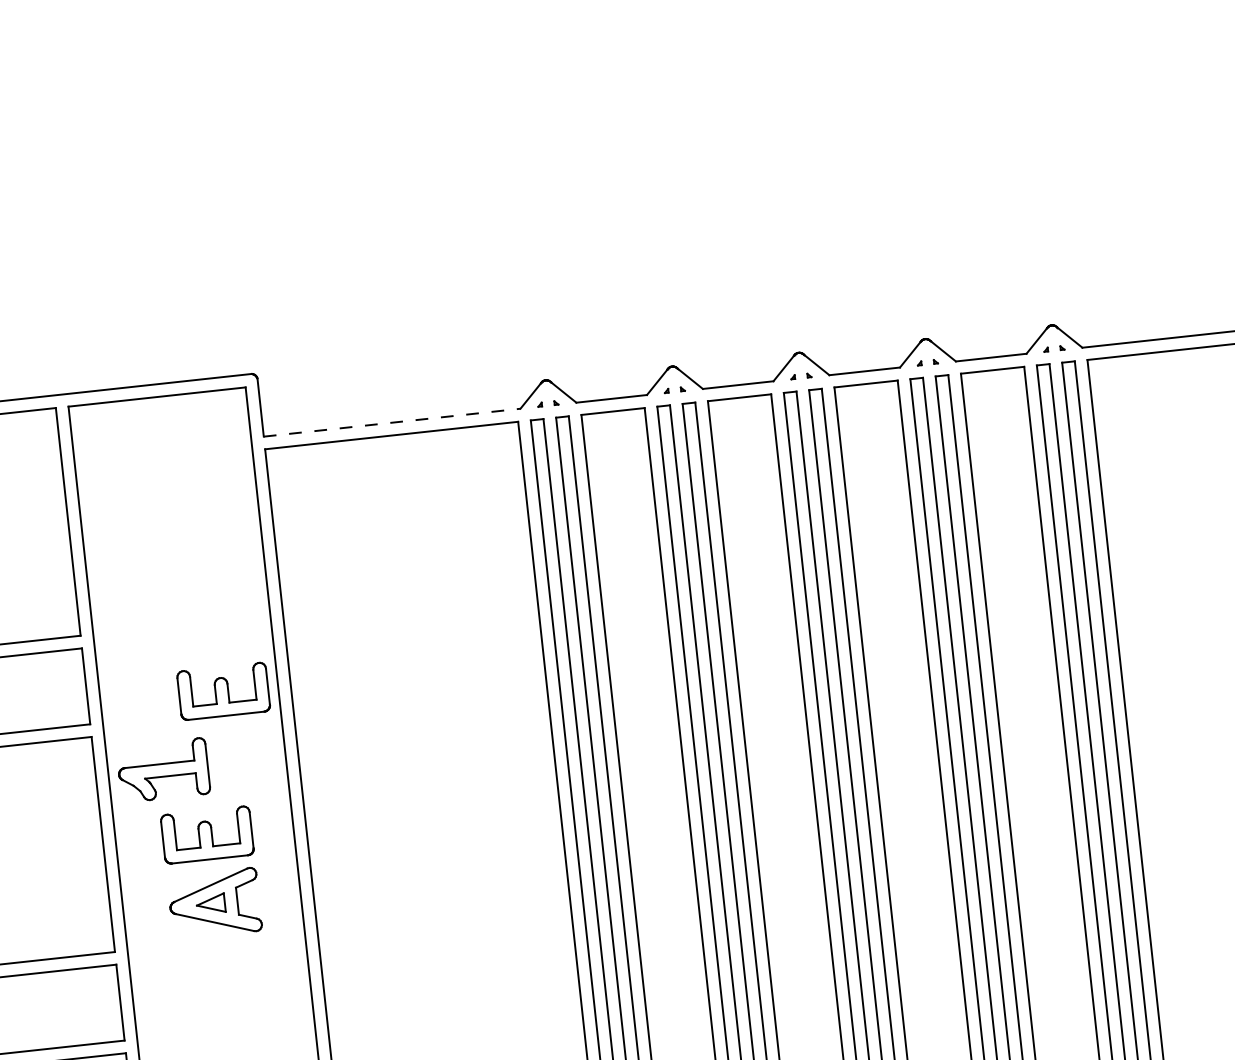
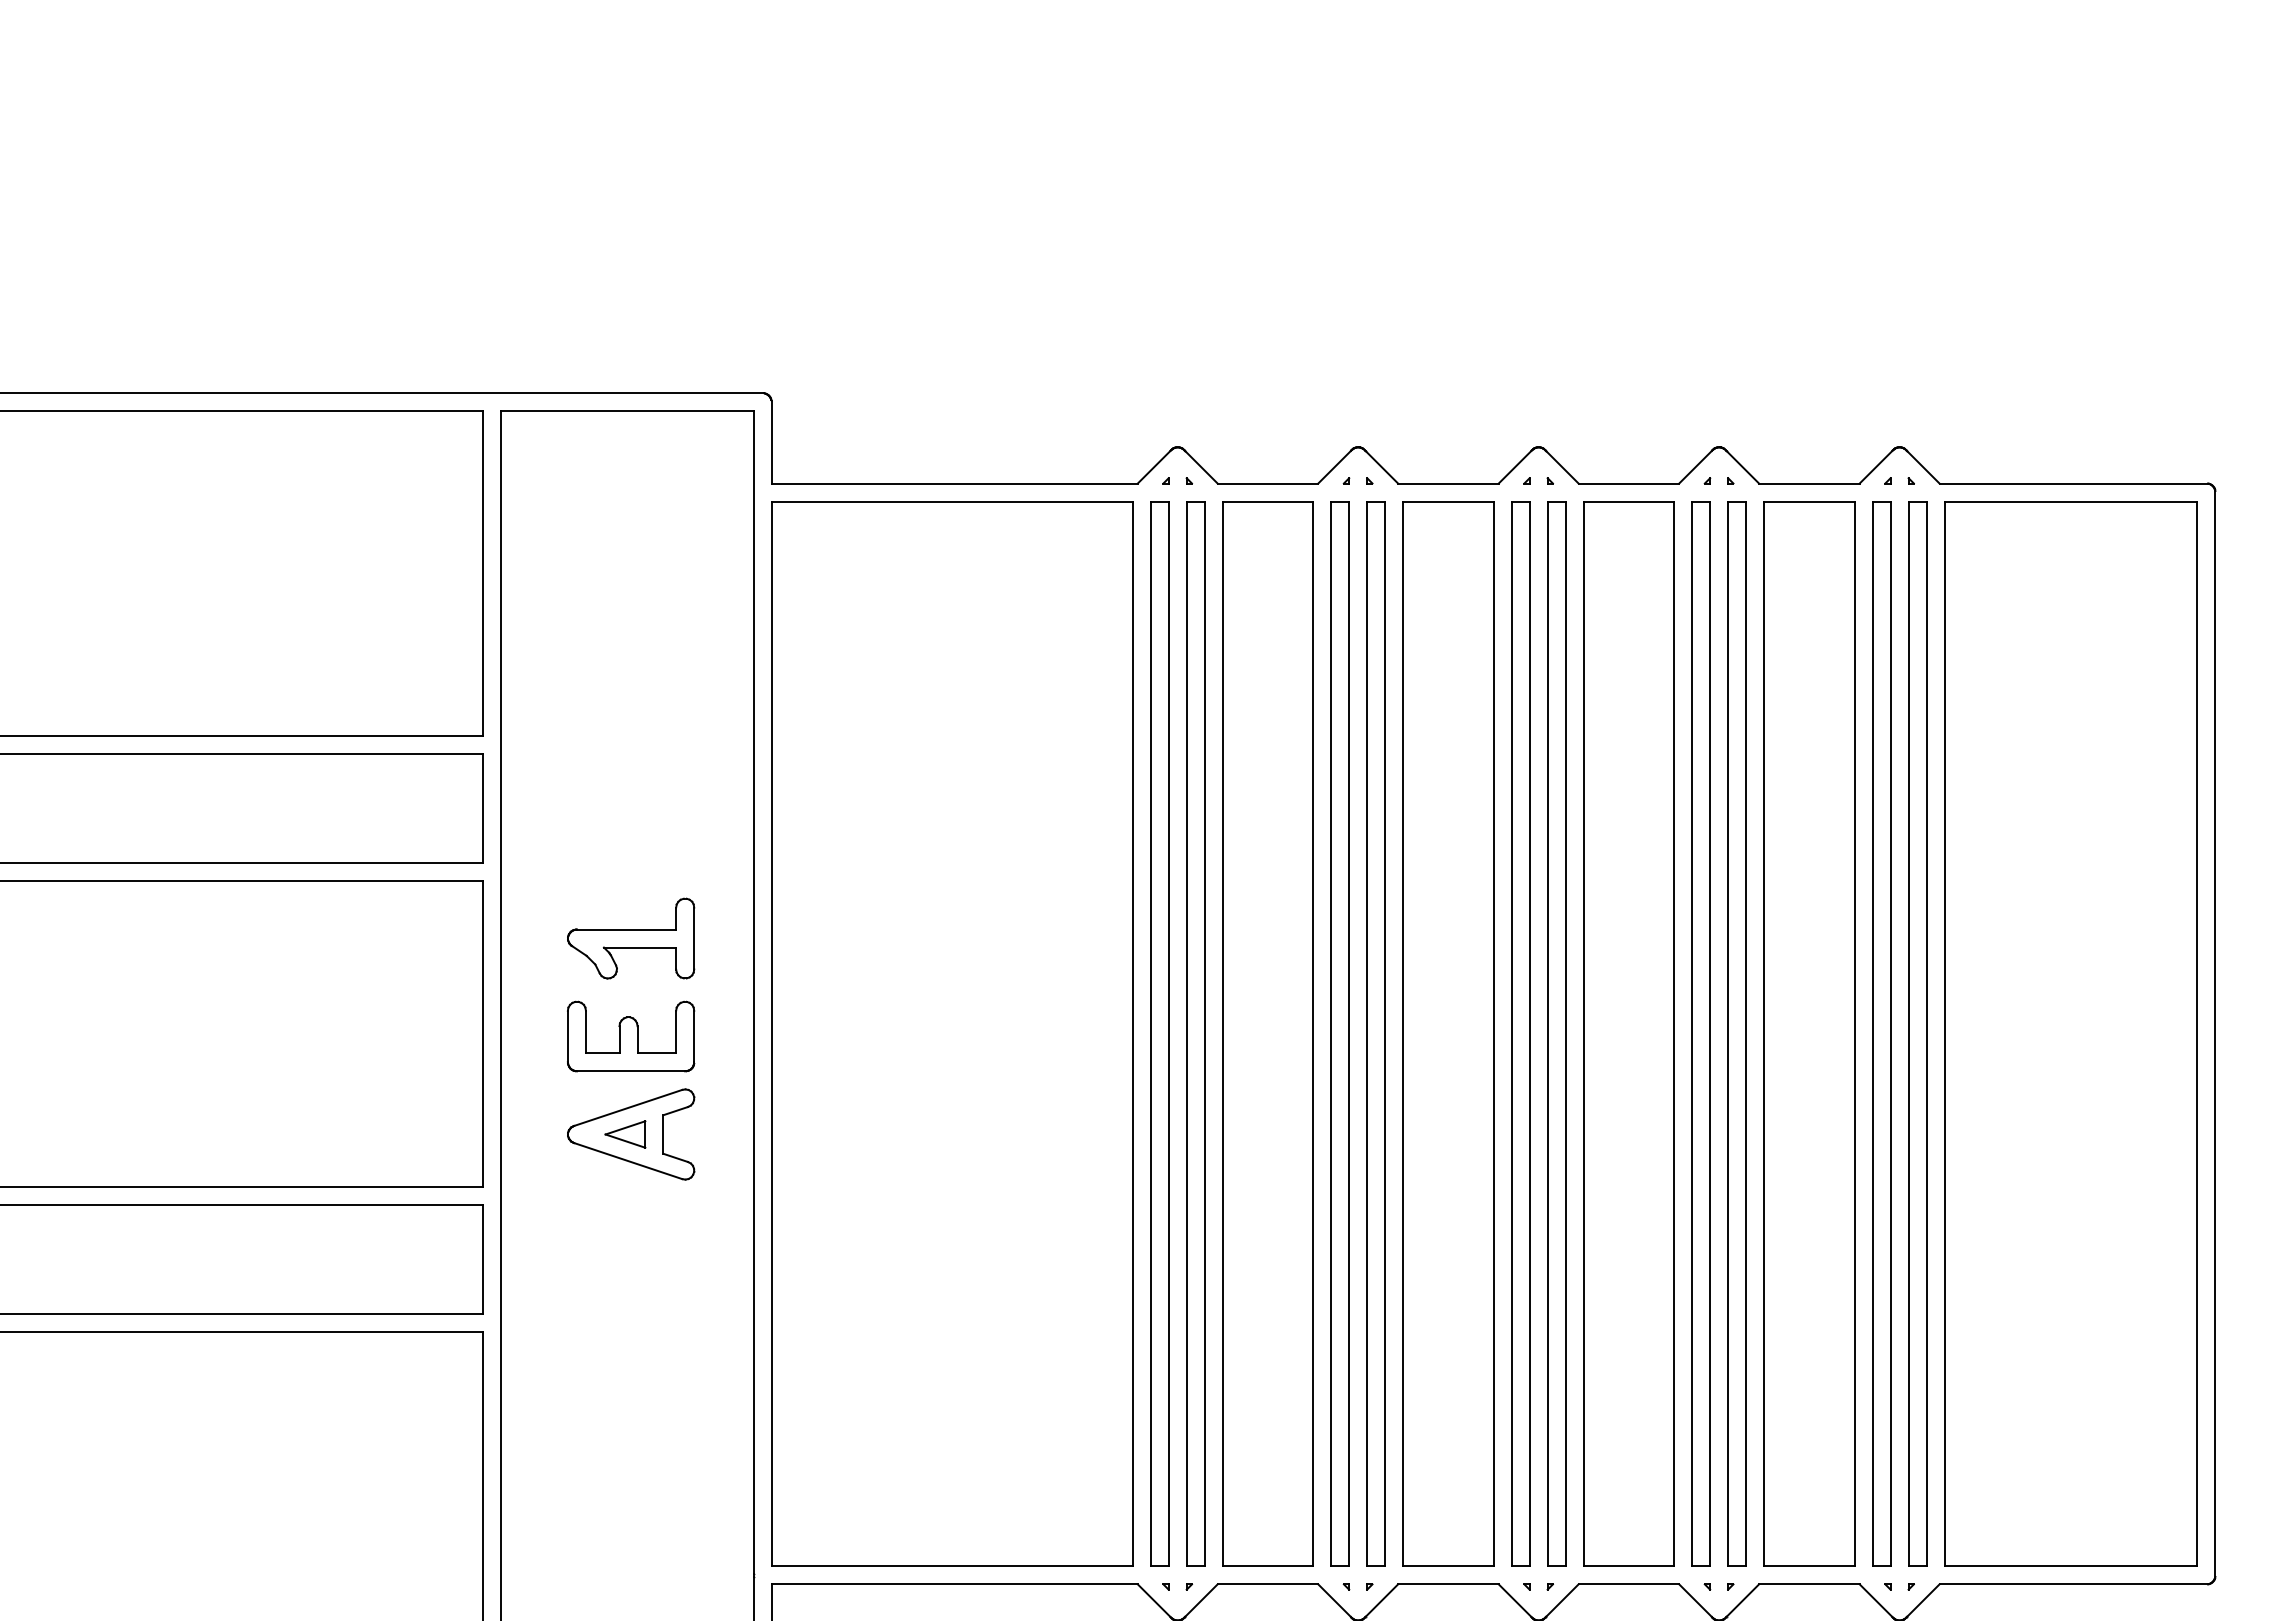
line: (392, 422) -> (955, 483), dashed -> solid
part: (223, 691) -> (676, 836), removed
part: (163, 770) -> (631, 938), moved

